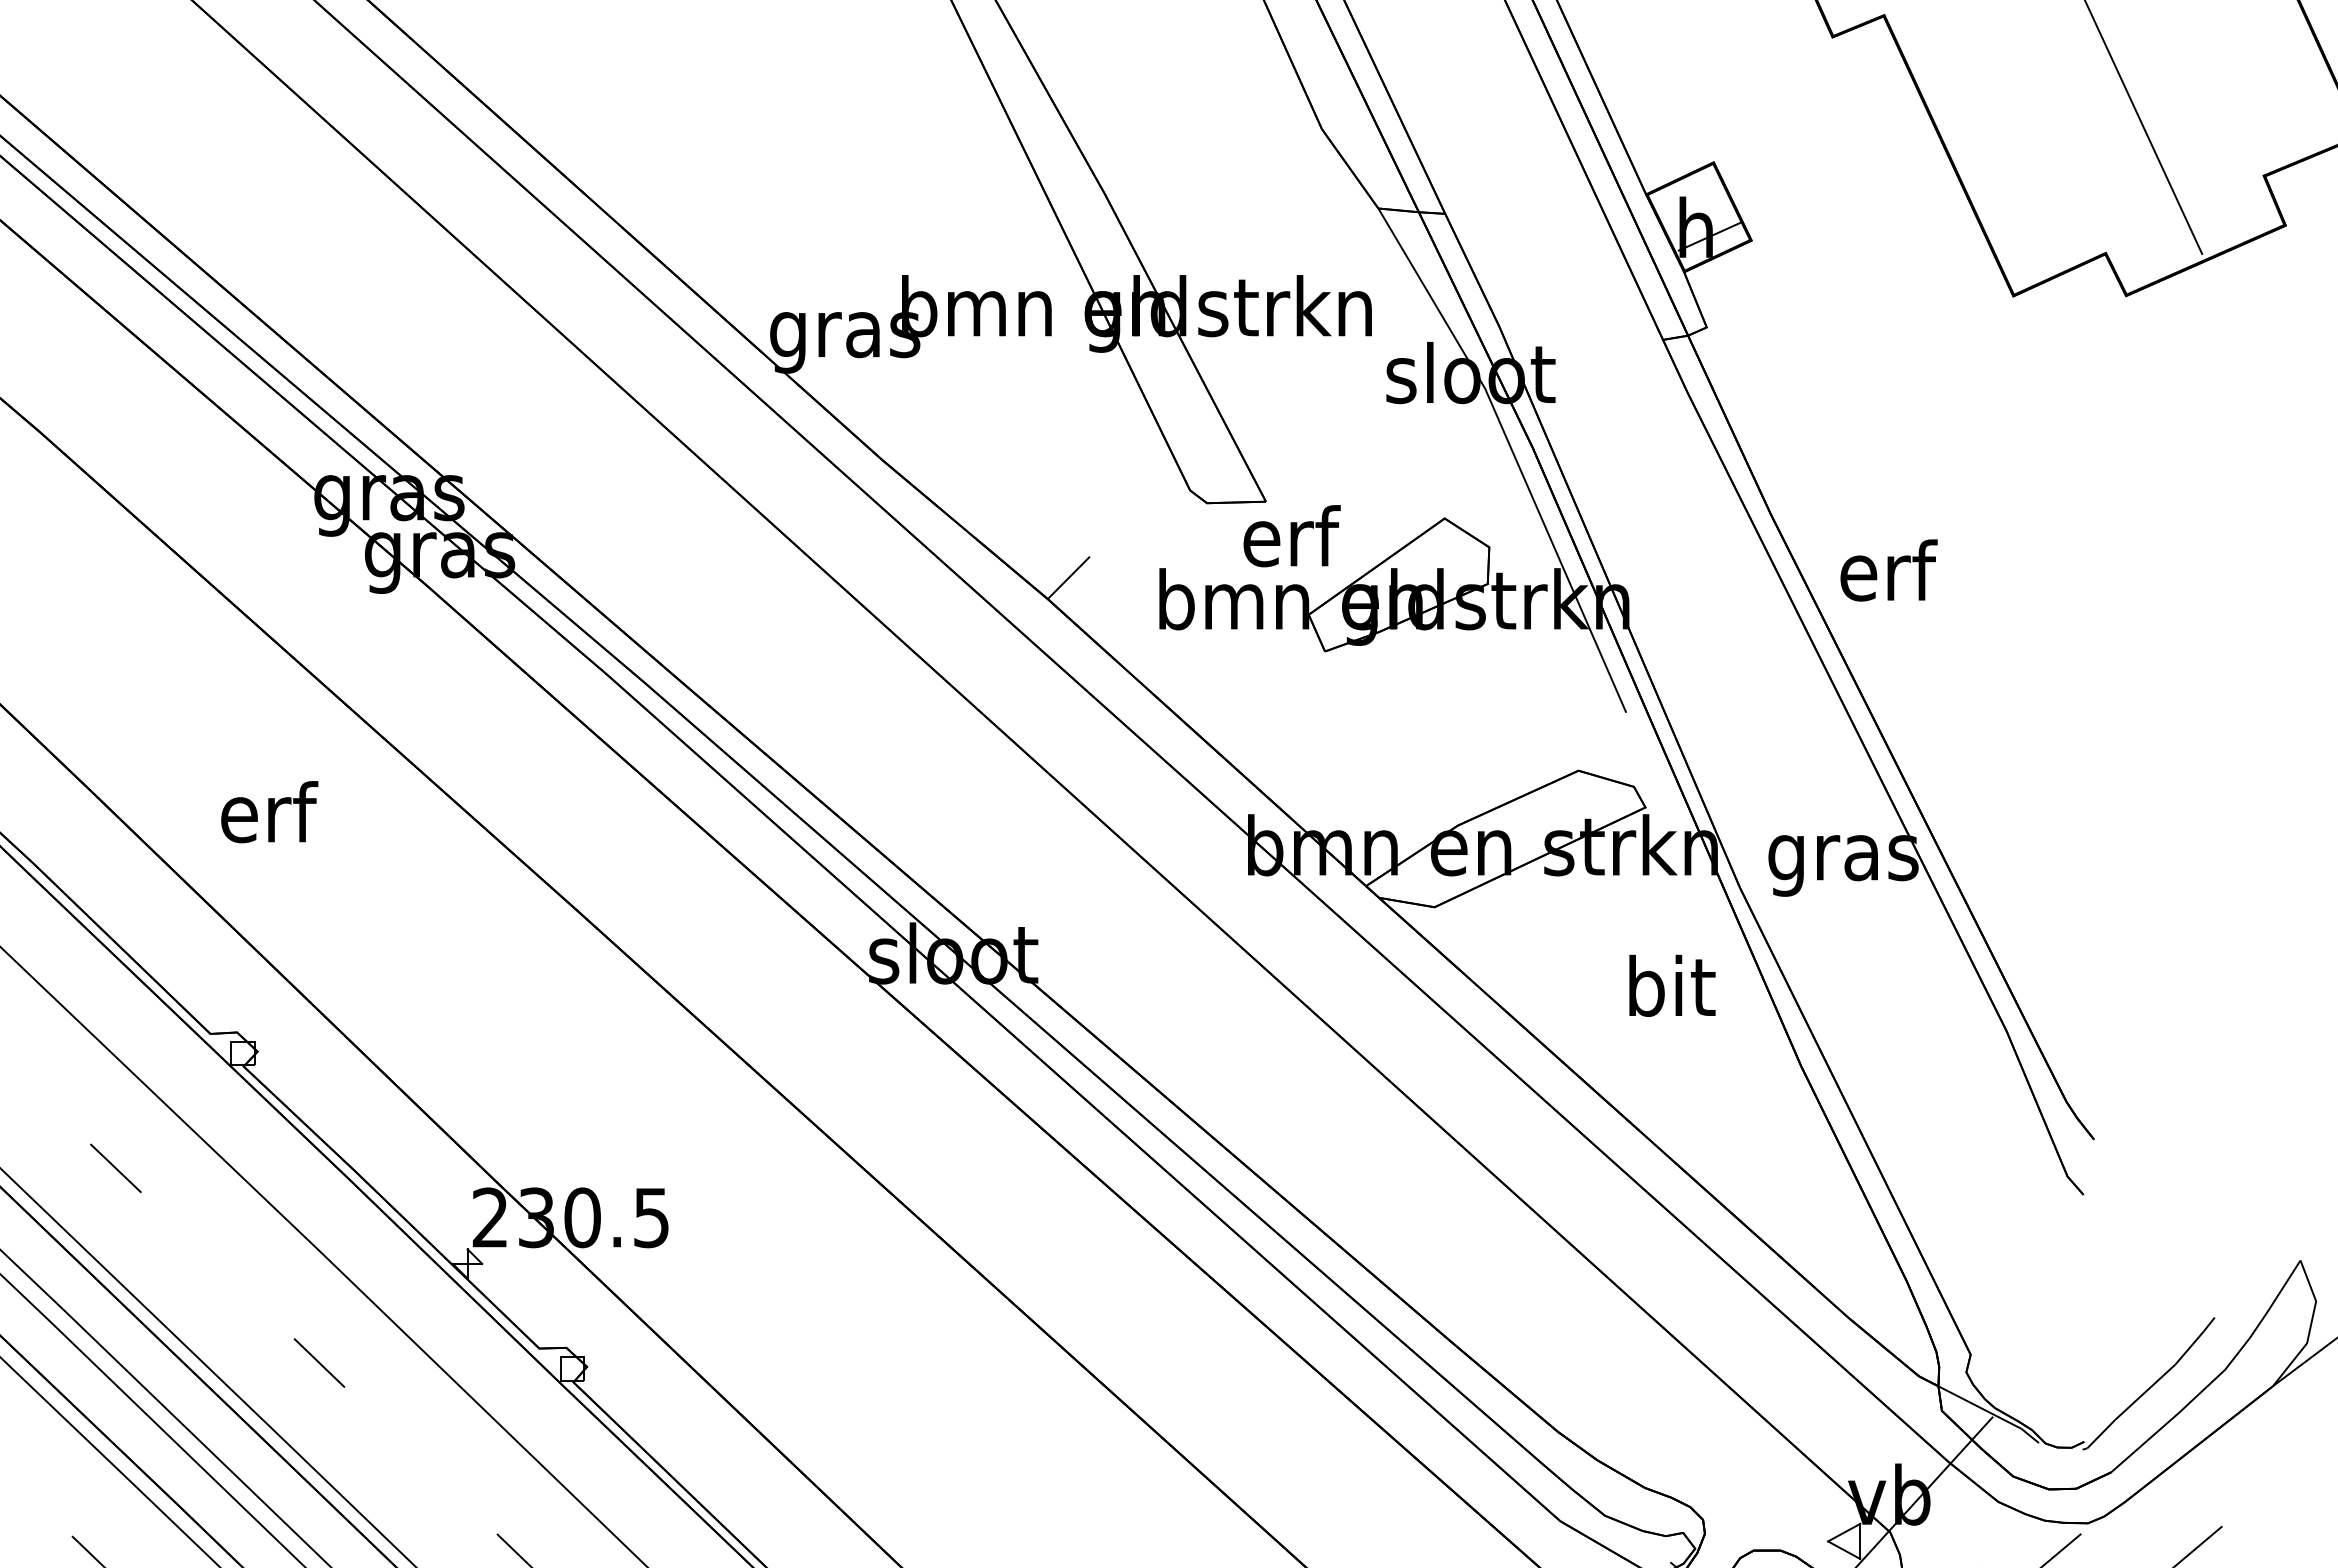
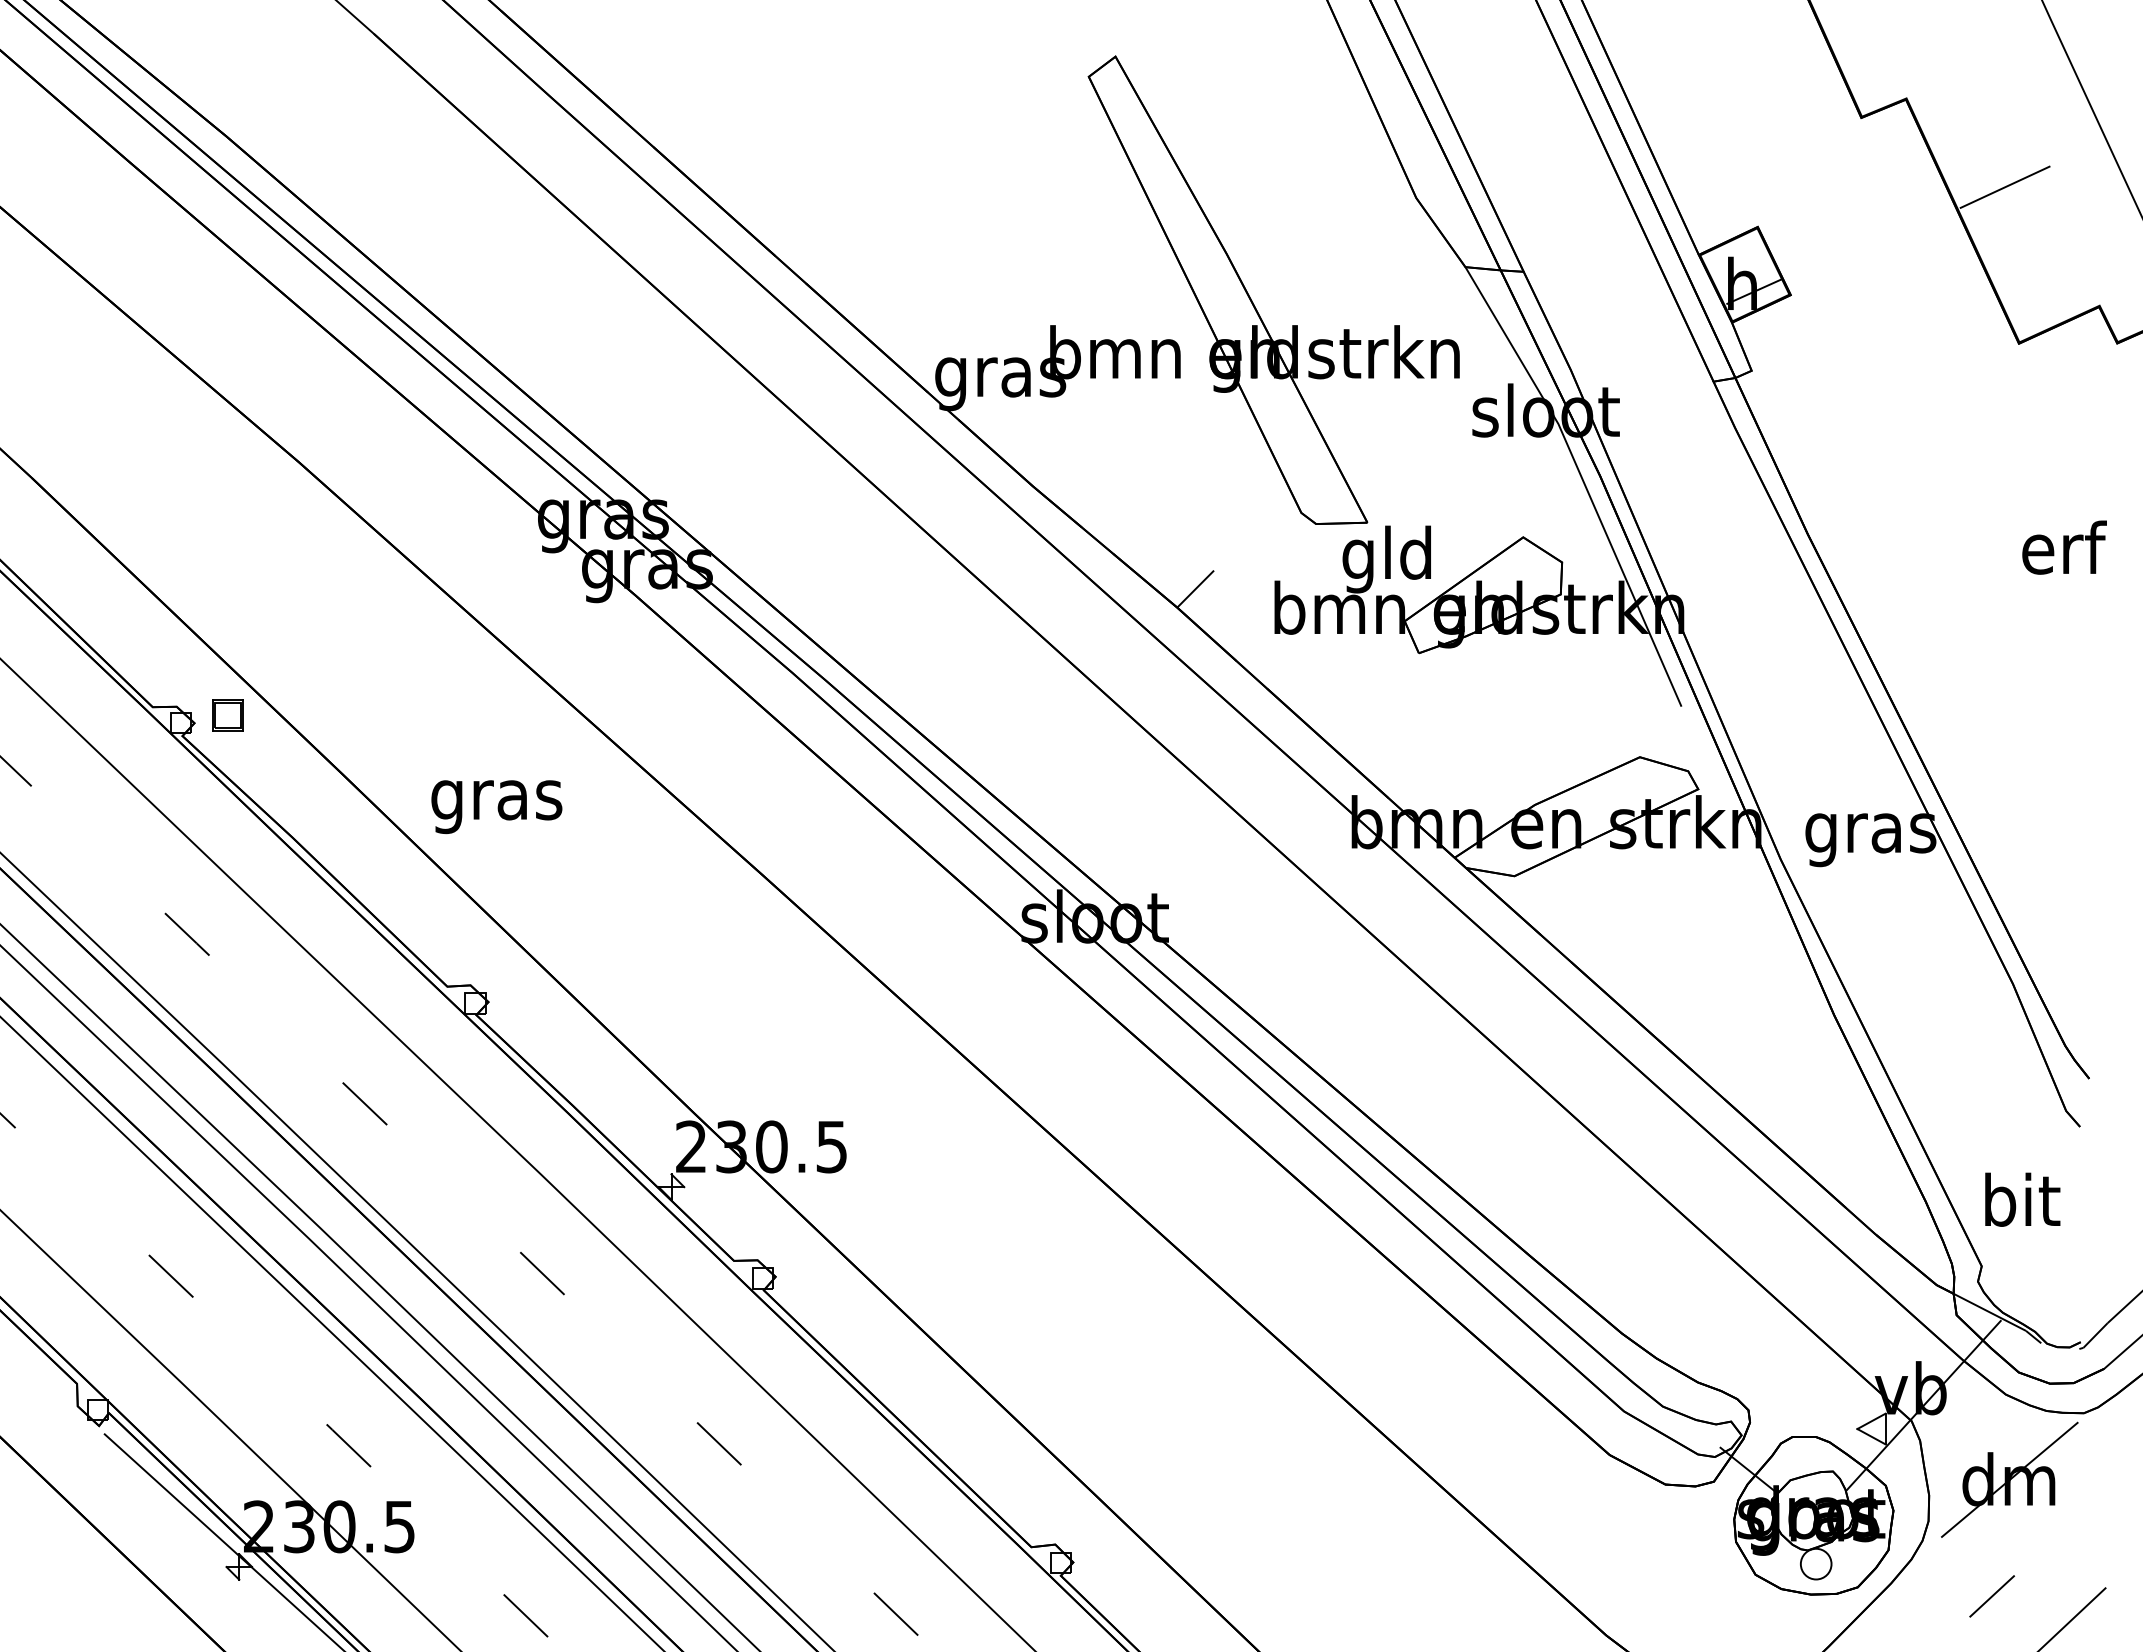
line: (1996, 115) -> (2004, 186), added
text: (1288, 543) -> (1387, 559), erf -> gld
text: (1888, 570) -> (2064, 547), moved
text: (266, 820) -> (496, 800), erf -> gras
text: (1672, 985) -> (2022, 1199), moved

